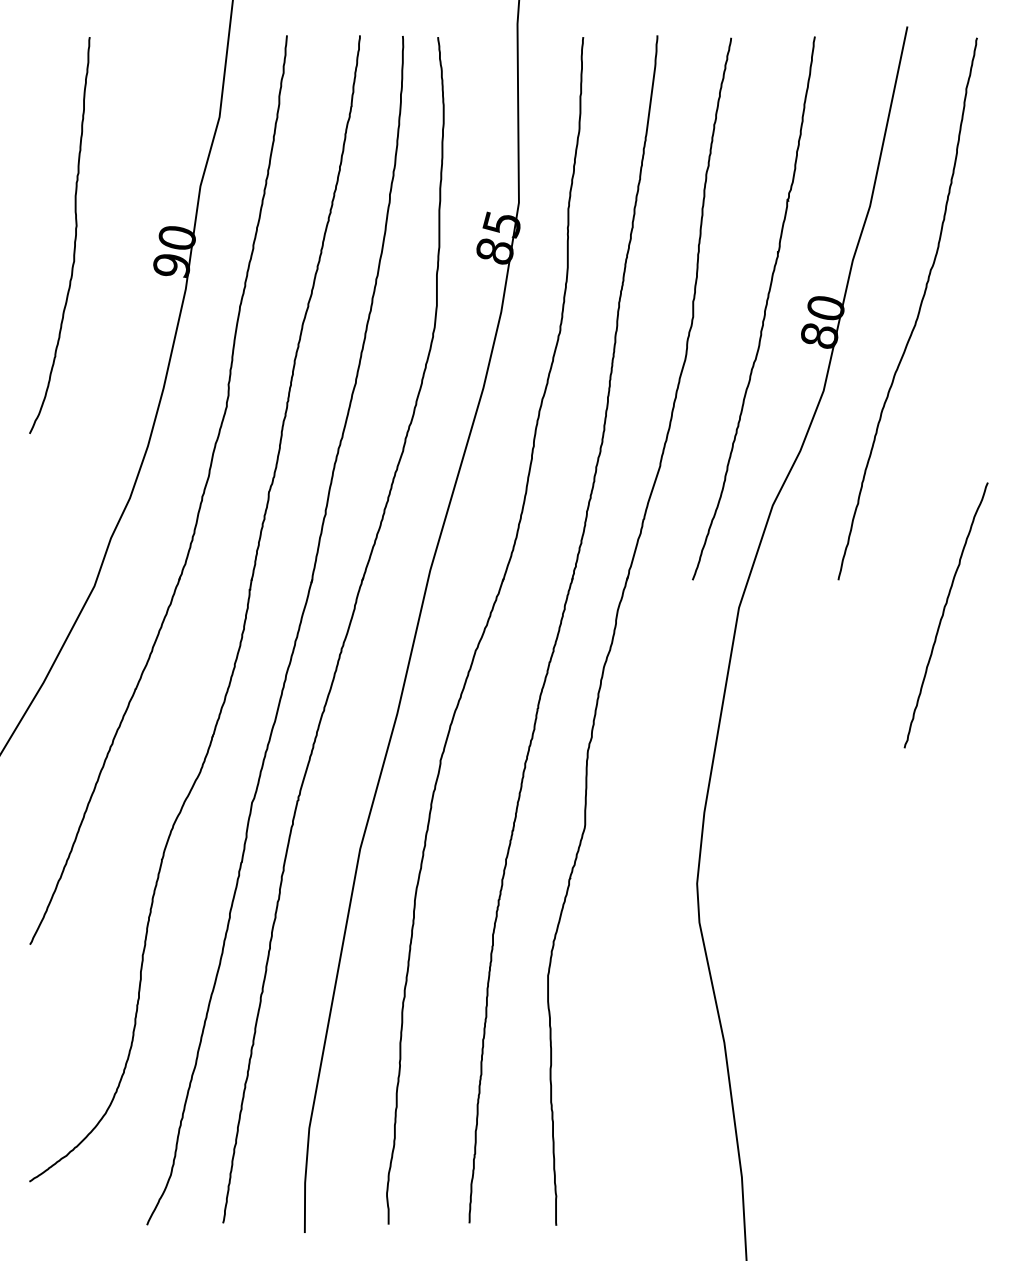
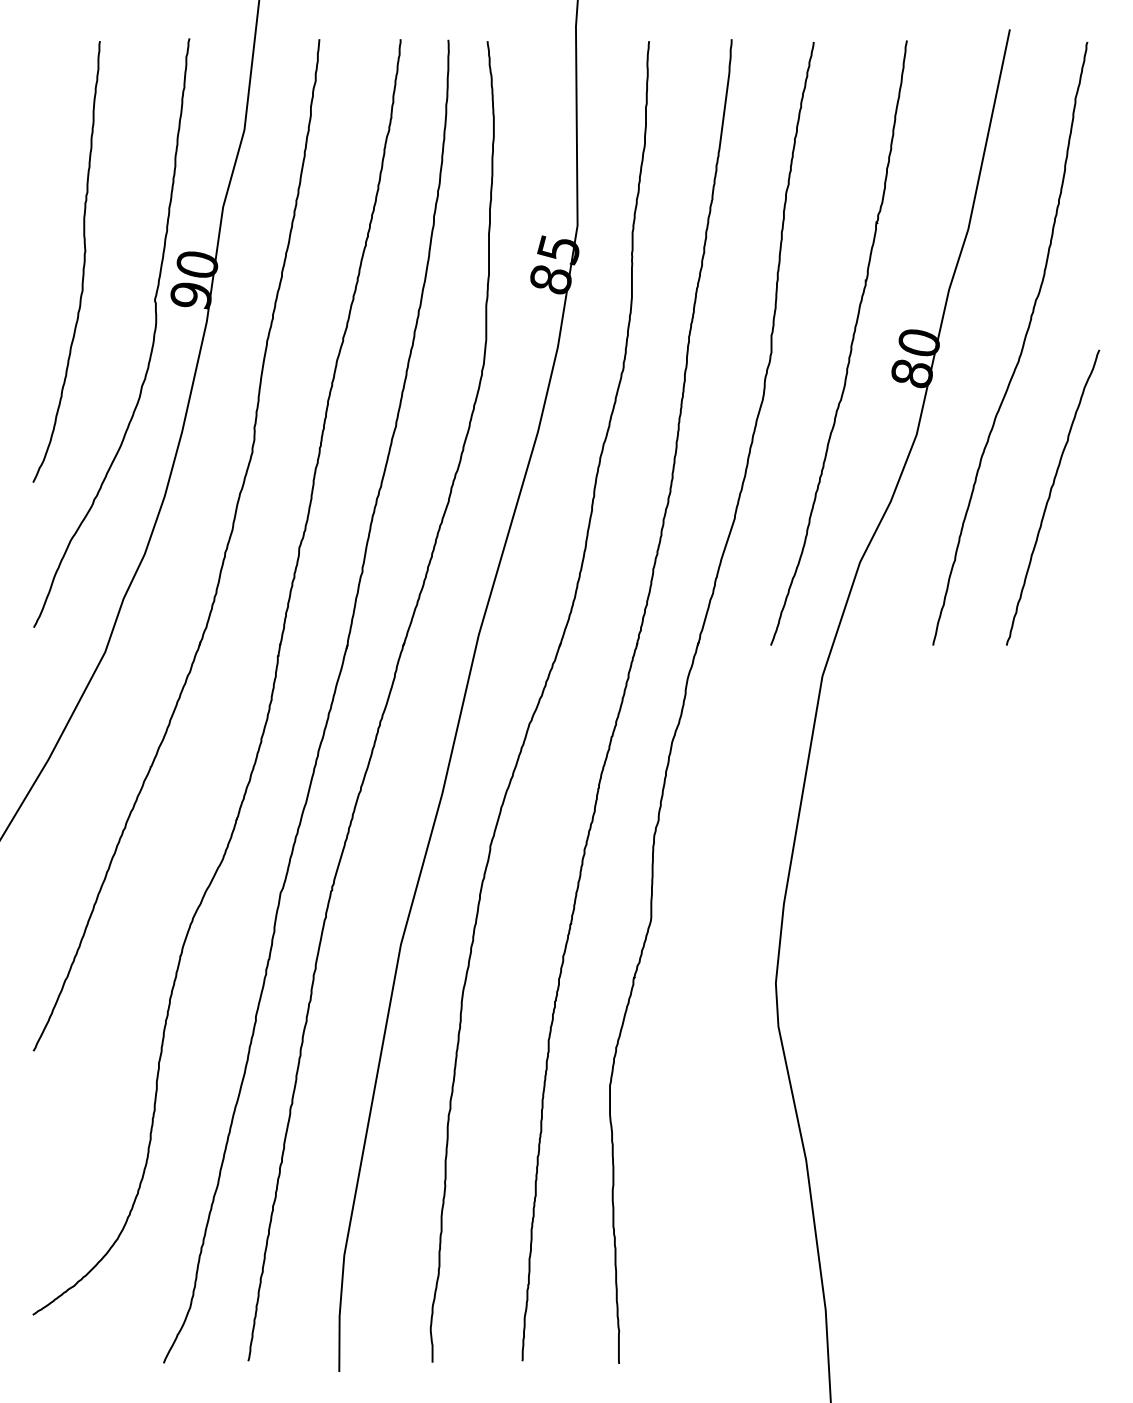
curve: (136, 306) -> (152, 340), added
curve: (943, 615) -> (1050, 497), moved

